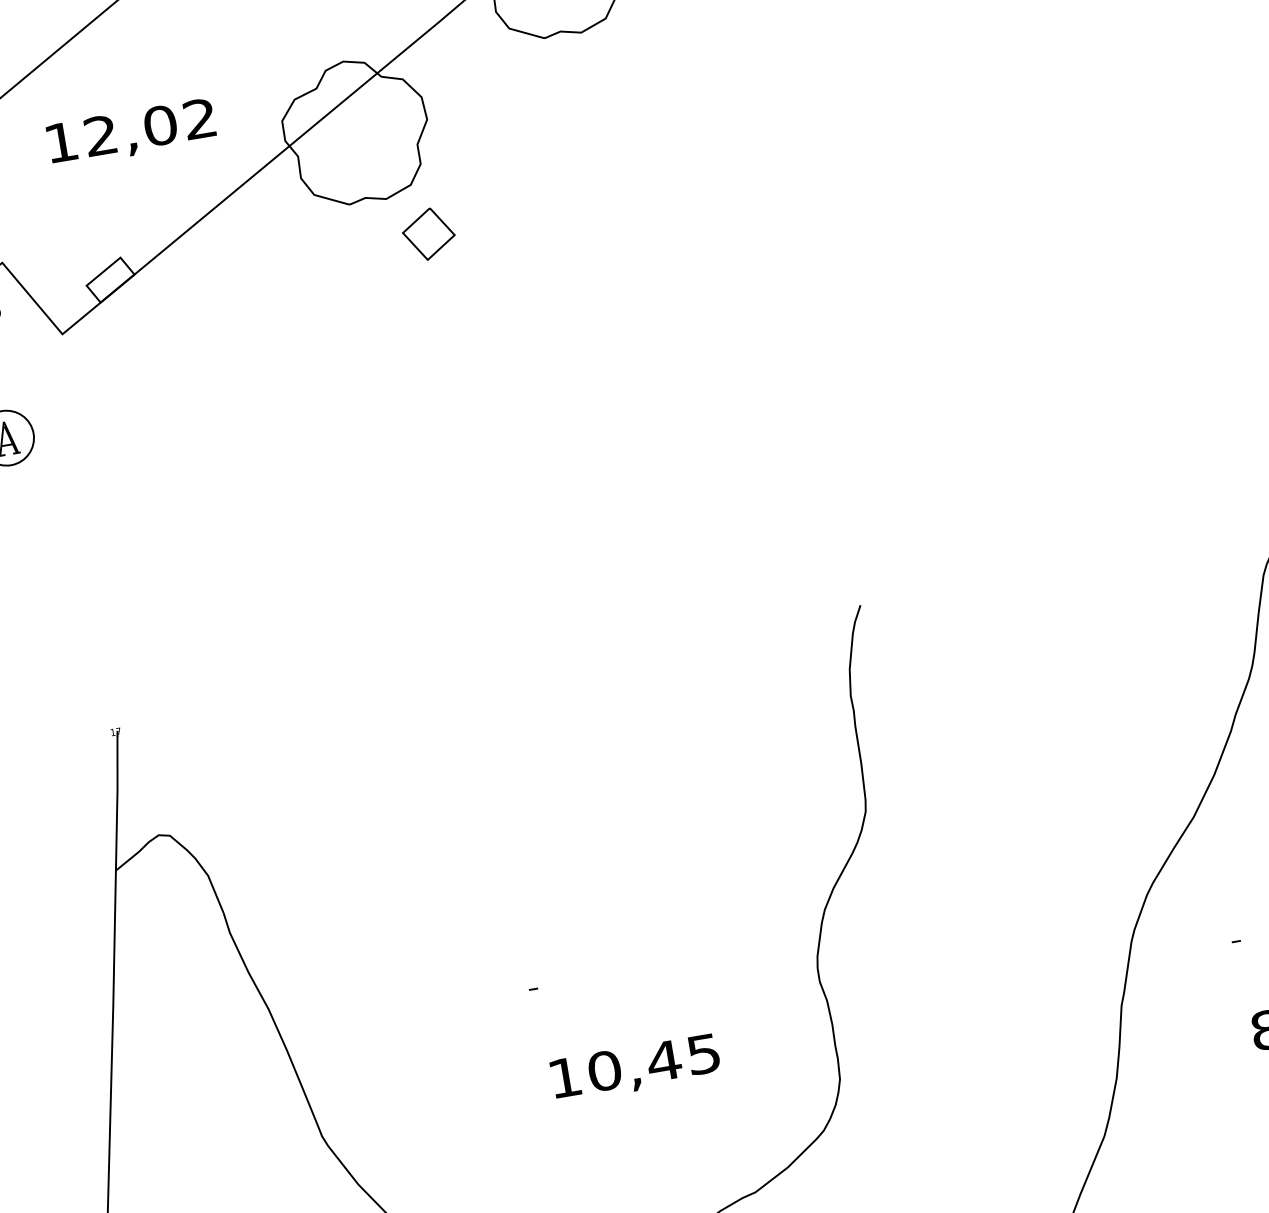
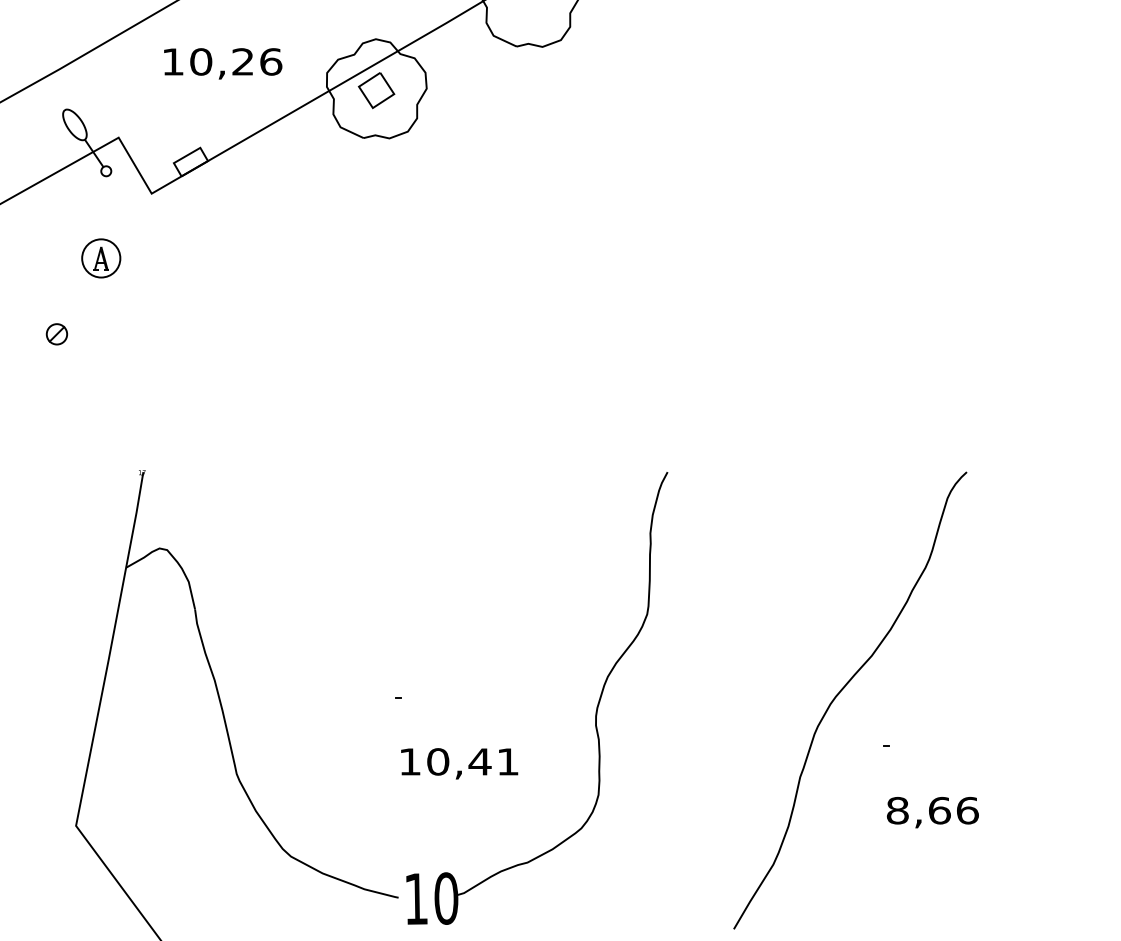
text: (151, 126) -> (236, 61), 12,02 -> 10,26
part: (428, 234) -> (376, 90), moved
text: (702, 1053) -> (507, 761), 10,45 -> 10,41

